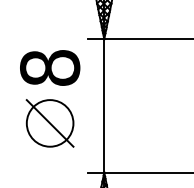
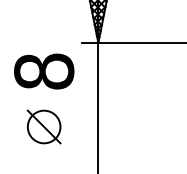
part: (49, 123) -> (43, 127), size x0.7

